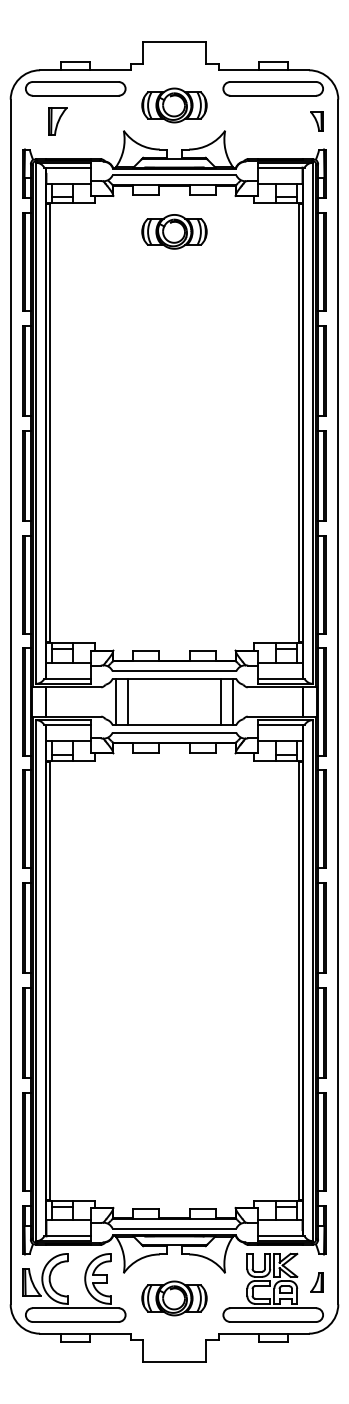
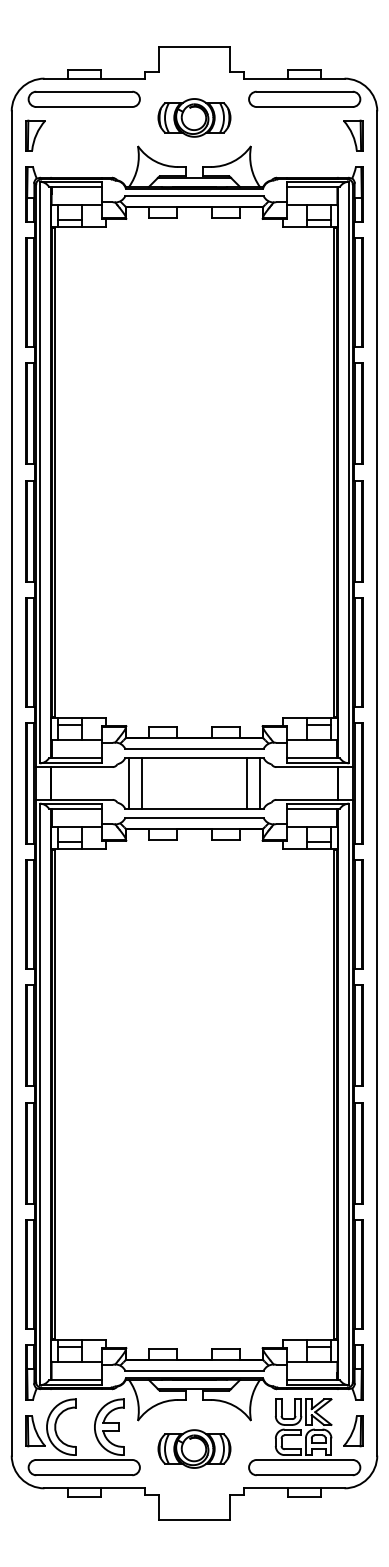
part: (57, 121) -> (35, 135), moved
part: (316, 121) -> (353, 135), size x1.43
part: (174, 231) -> (194, 258), removed
part: (316, 1282) -> (353, 1431), size x1.43

